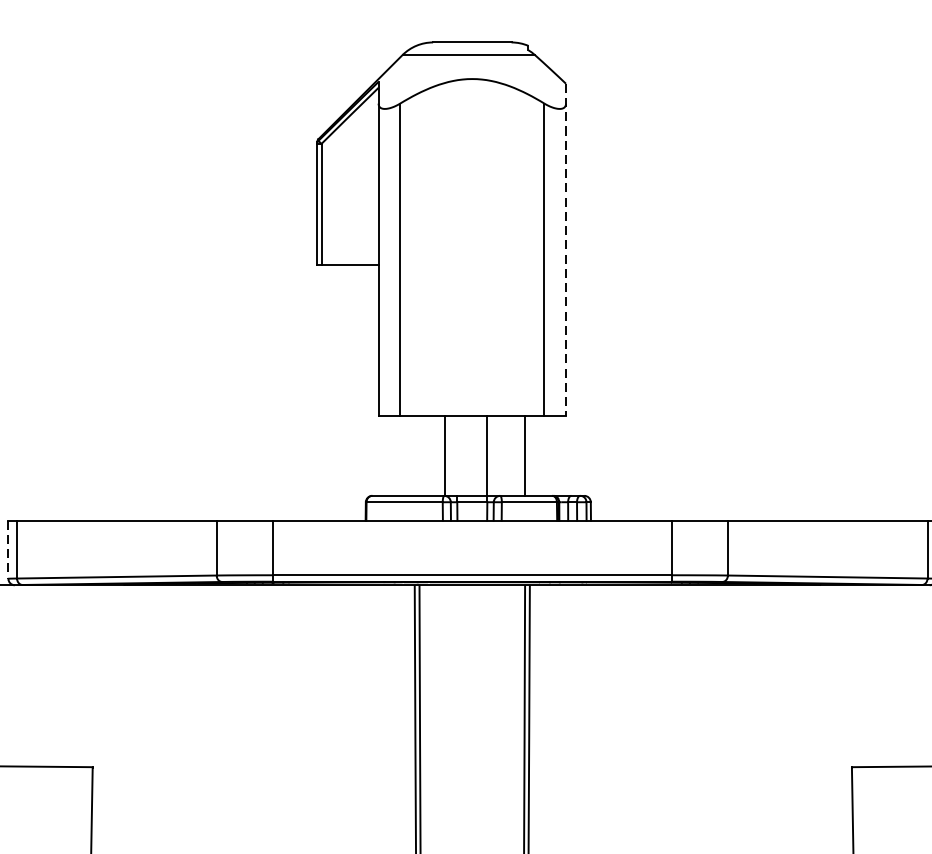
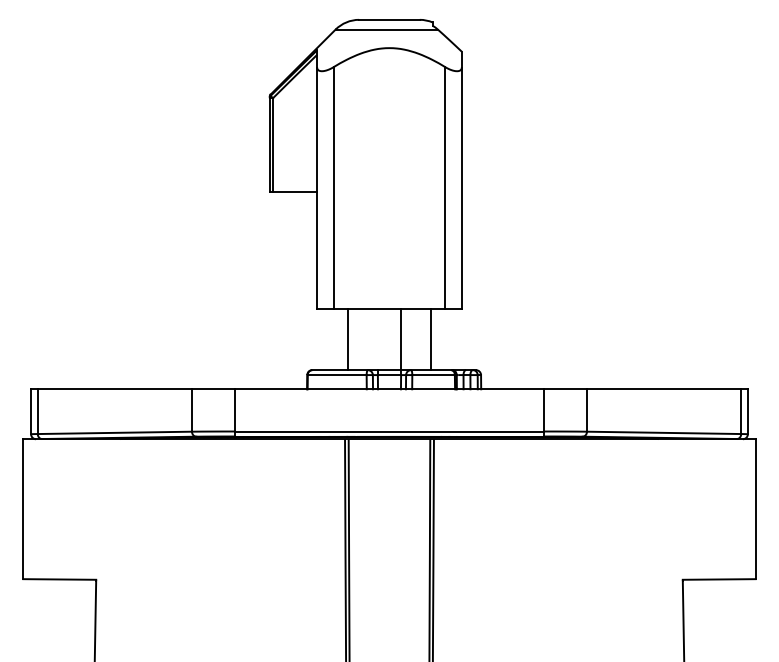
line: (565, 250) -> (461, 180), dashed -> solid
line: (445, 456) -> (348, 339), moved
line: (8, 550) -> (31, 412), dashed -> solid

